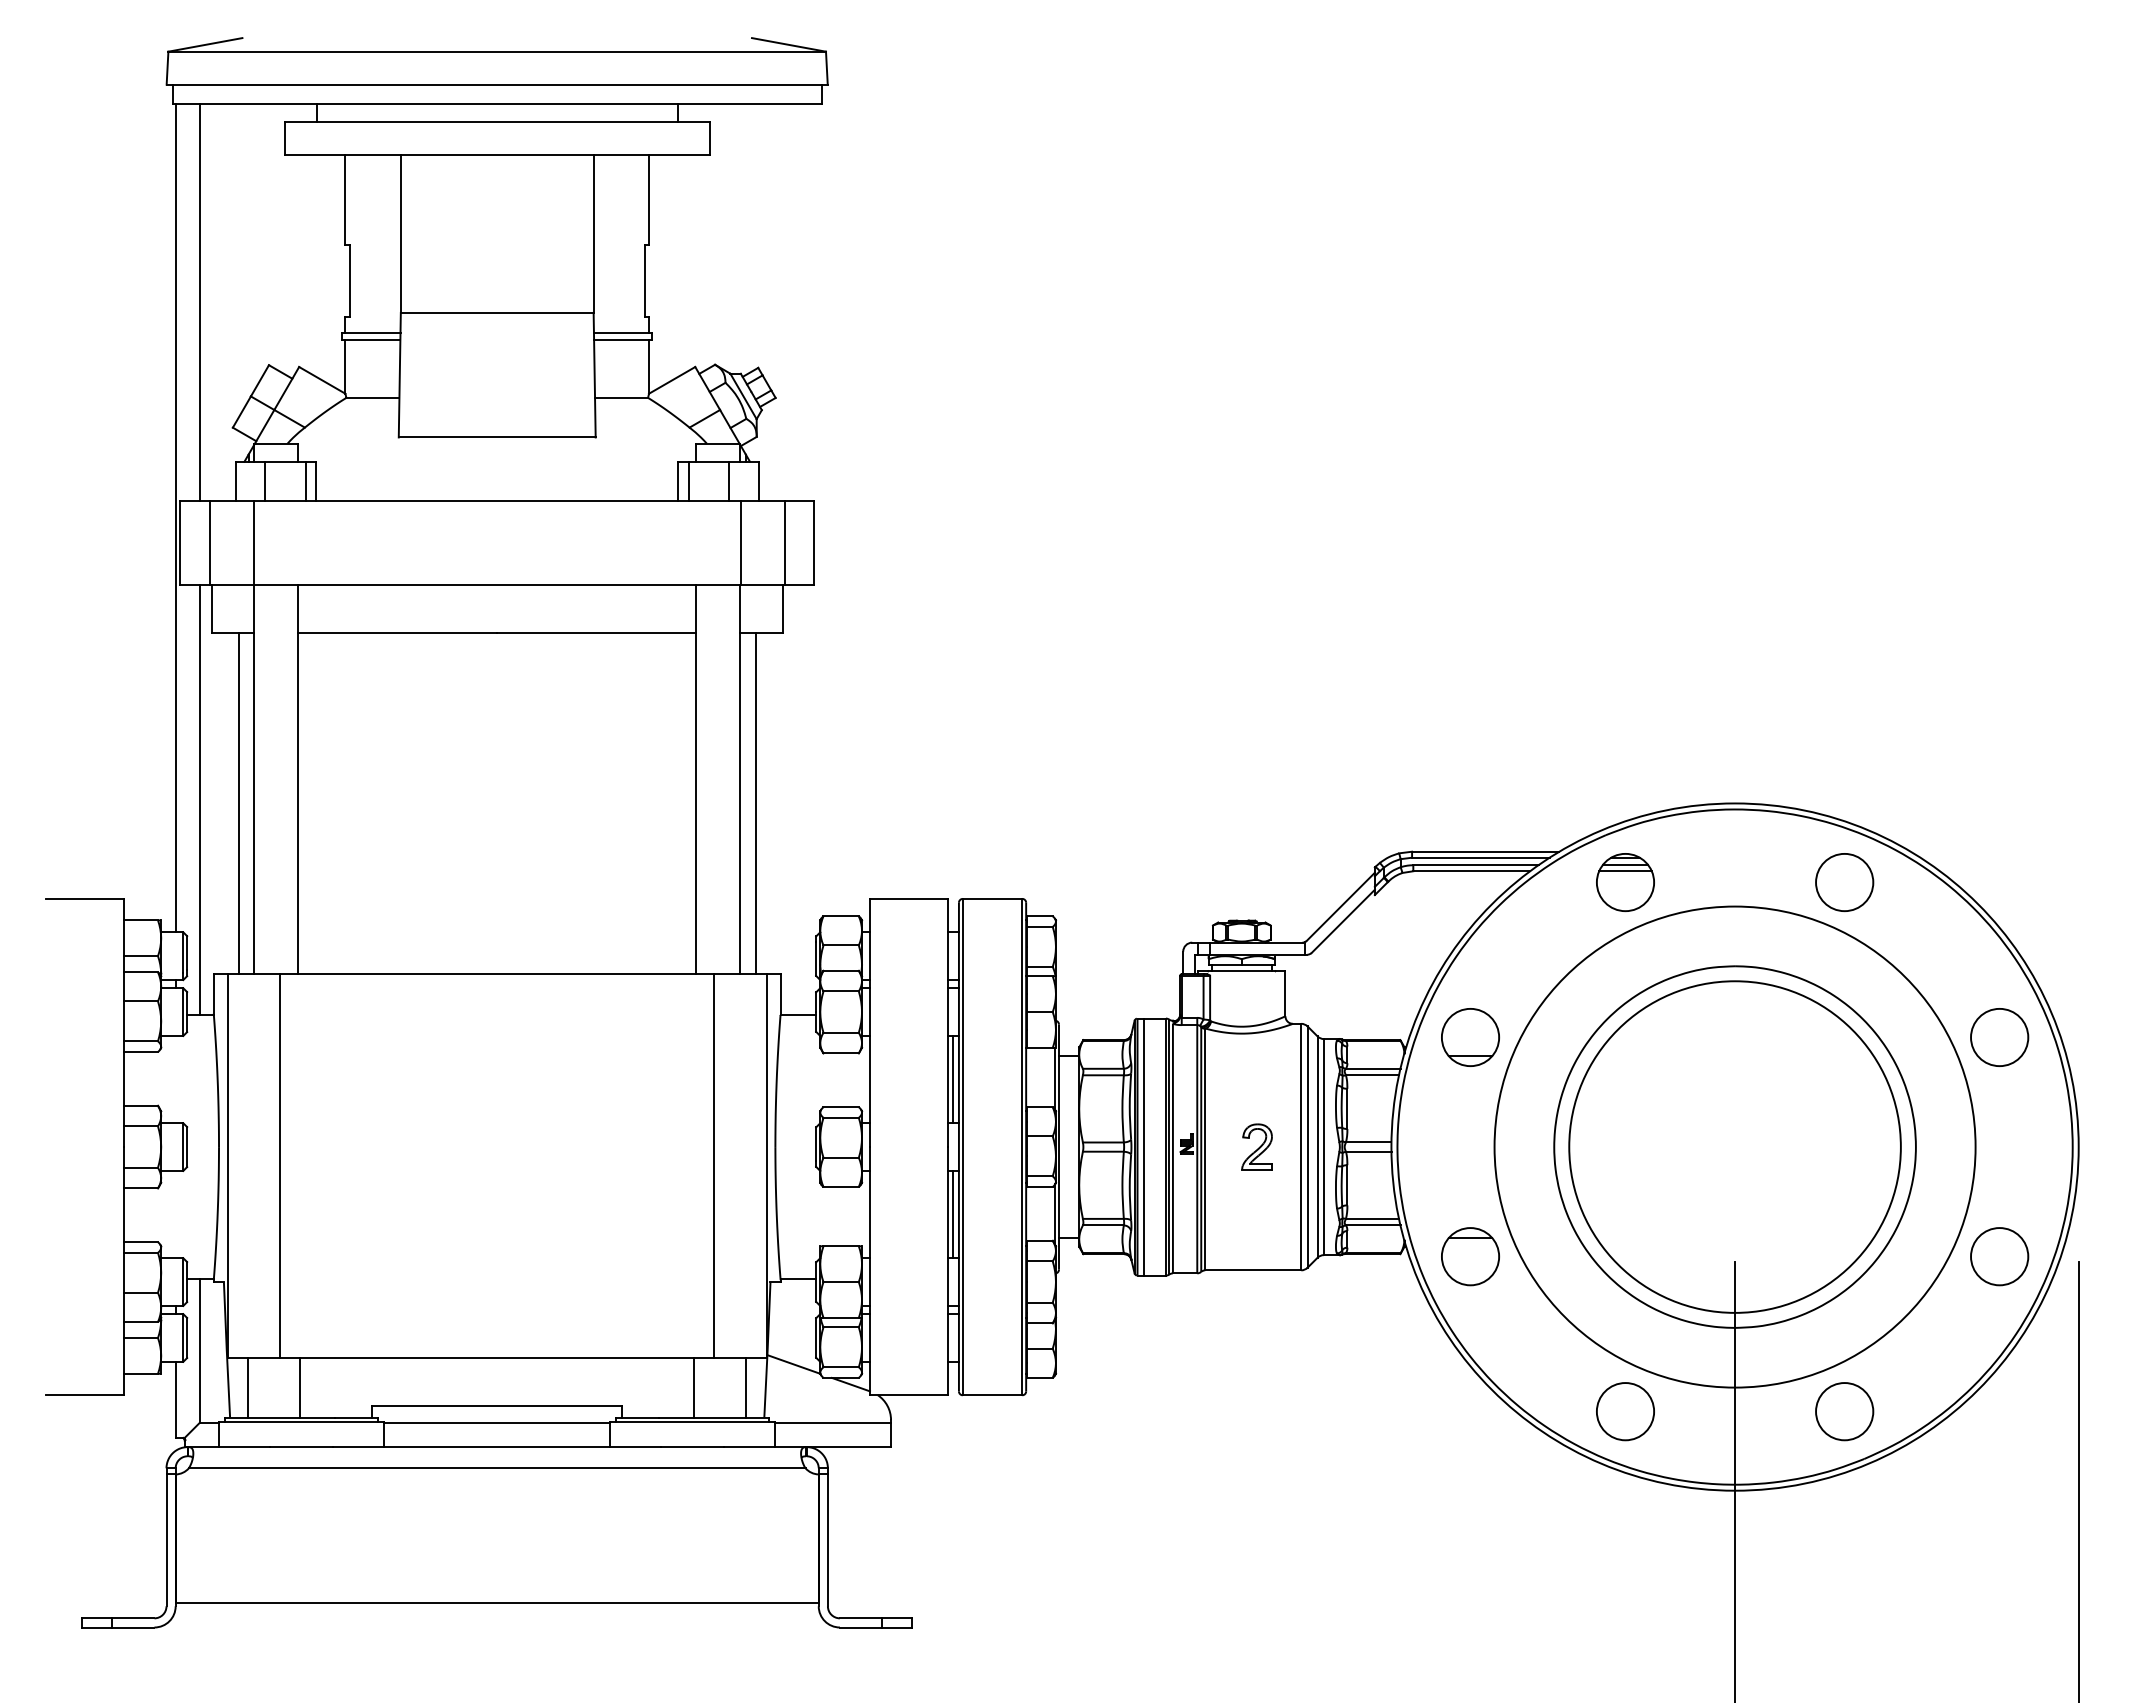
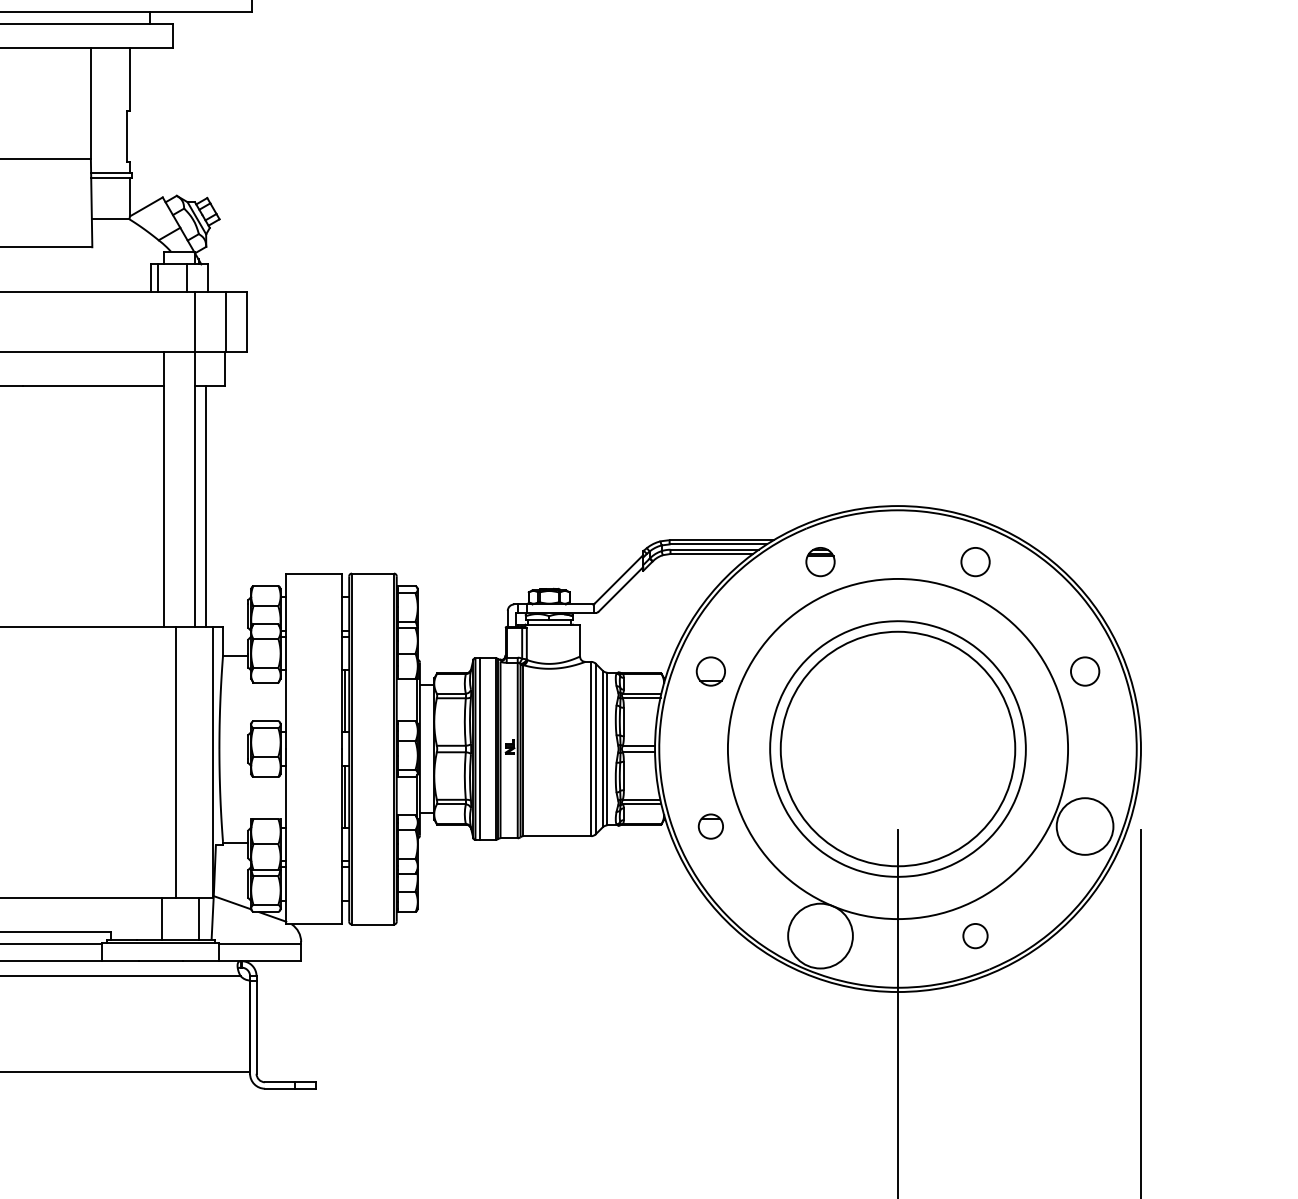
part: (1625, 882) -> (820, 561), size x0.7
circle: (1844, 882) -> (975, 561), size x0.7
part: (1470, 1037) -> (710, 671), size x0.7
circle: (1999, 1037) -> (1084, 671), size x0.7
part: (1256, 1146) -> (559, 748), removed
part: (1470, 1256) -> (710, 826), size x0.6
circle: (1999, 1256) -> (1084, 826), size x1.4
circle: (1625, 1411) -> (820, 936), size x1.6
circle: (1844, 1411) -> (975, 936), size x0.6

